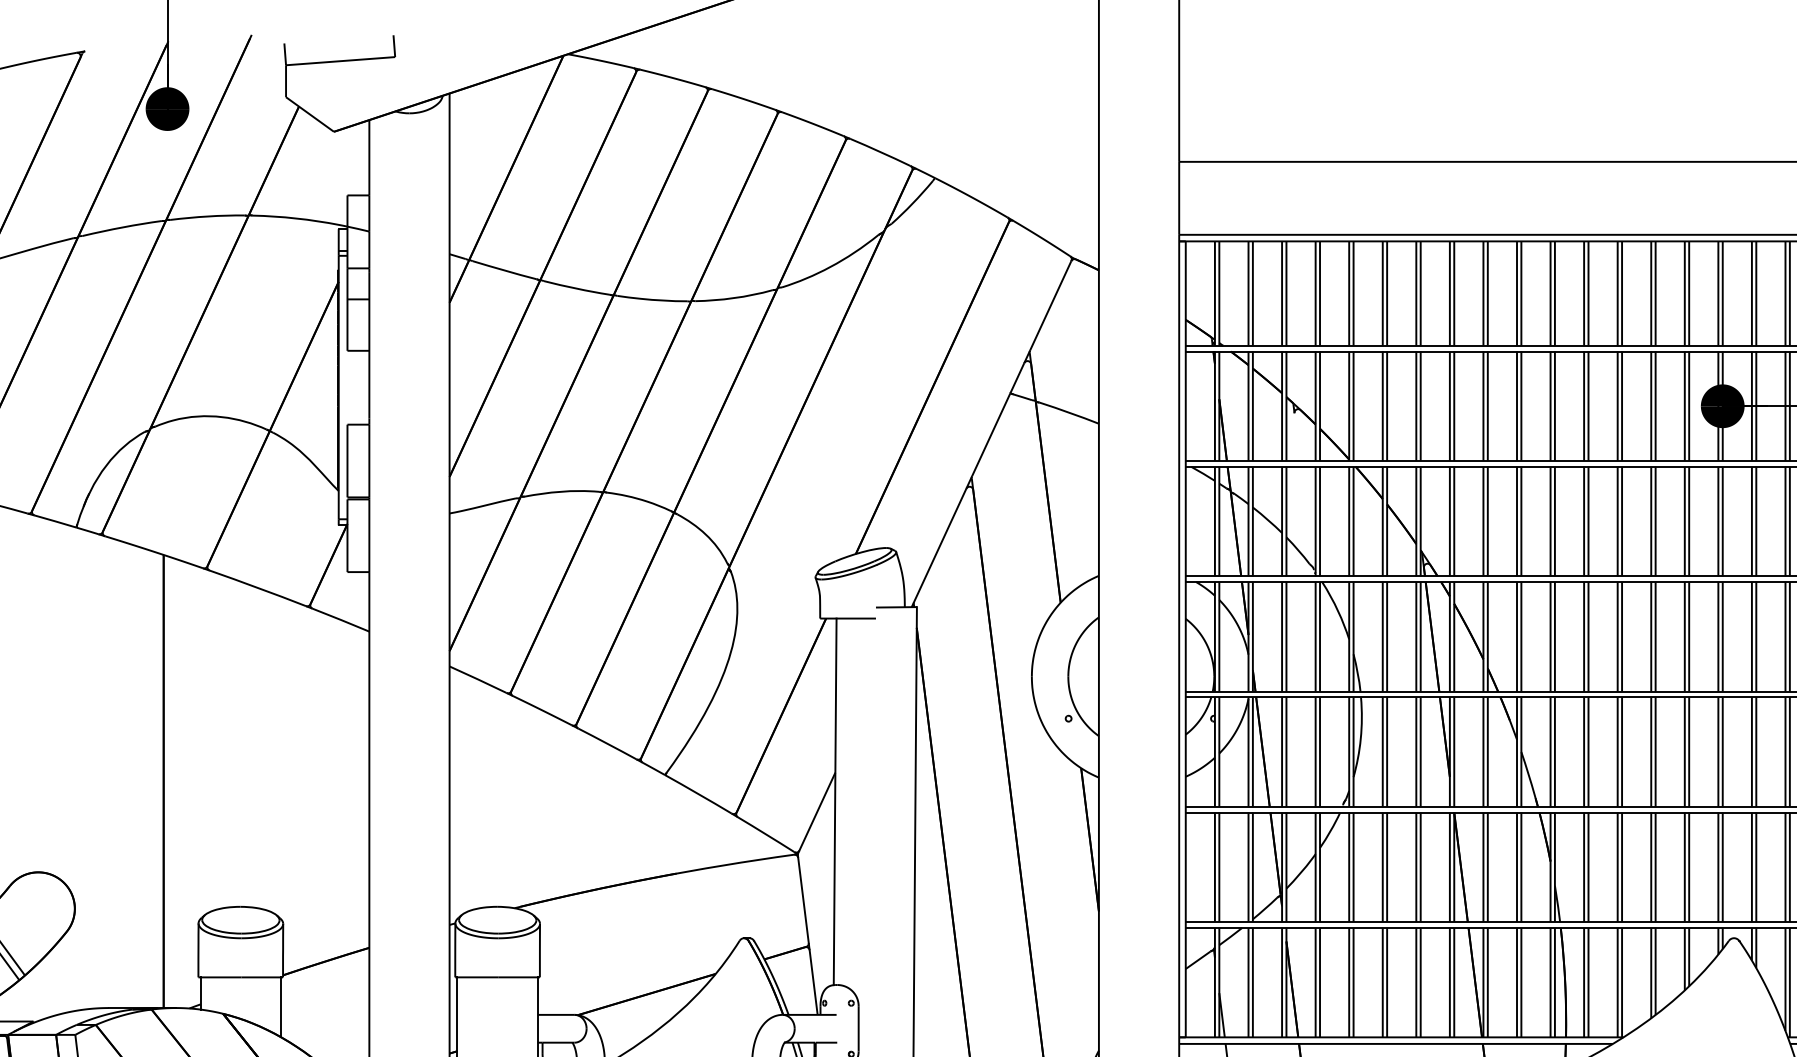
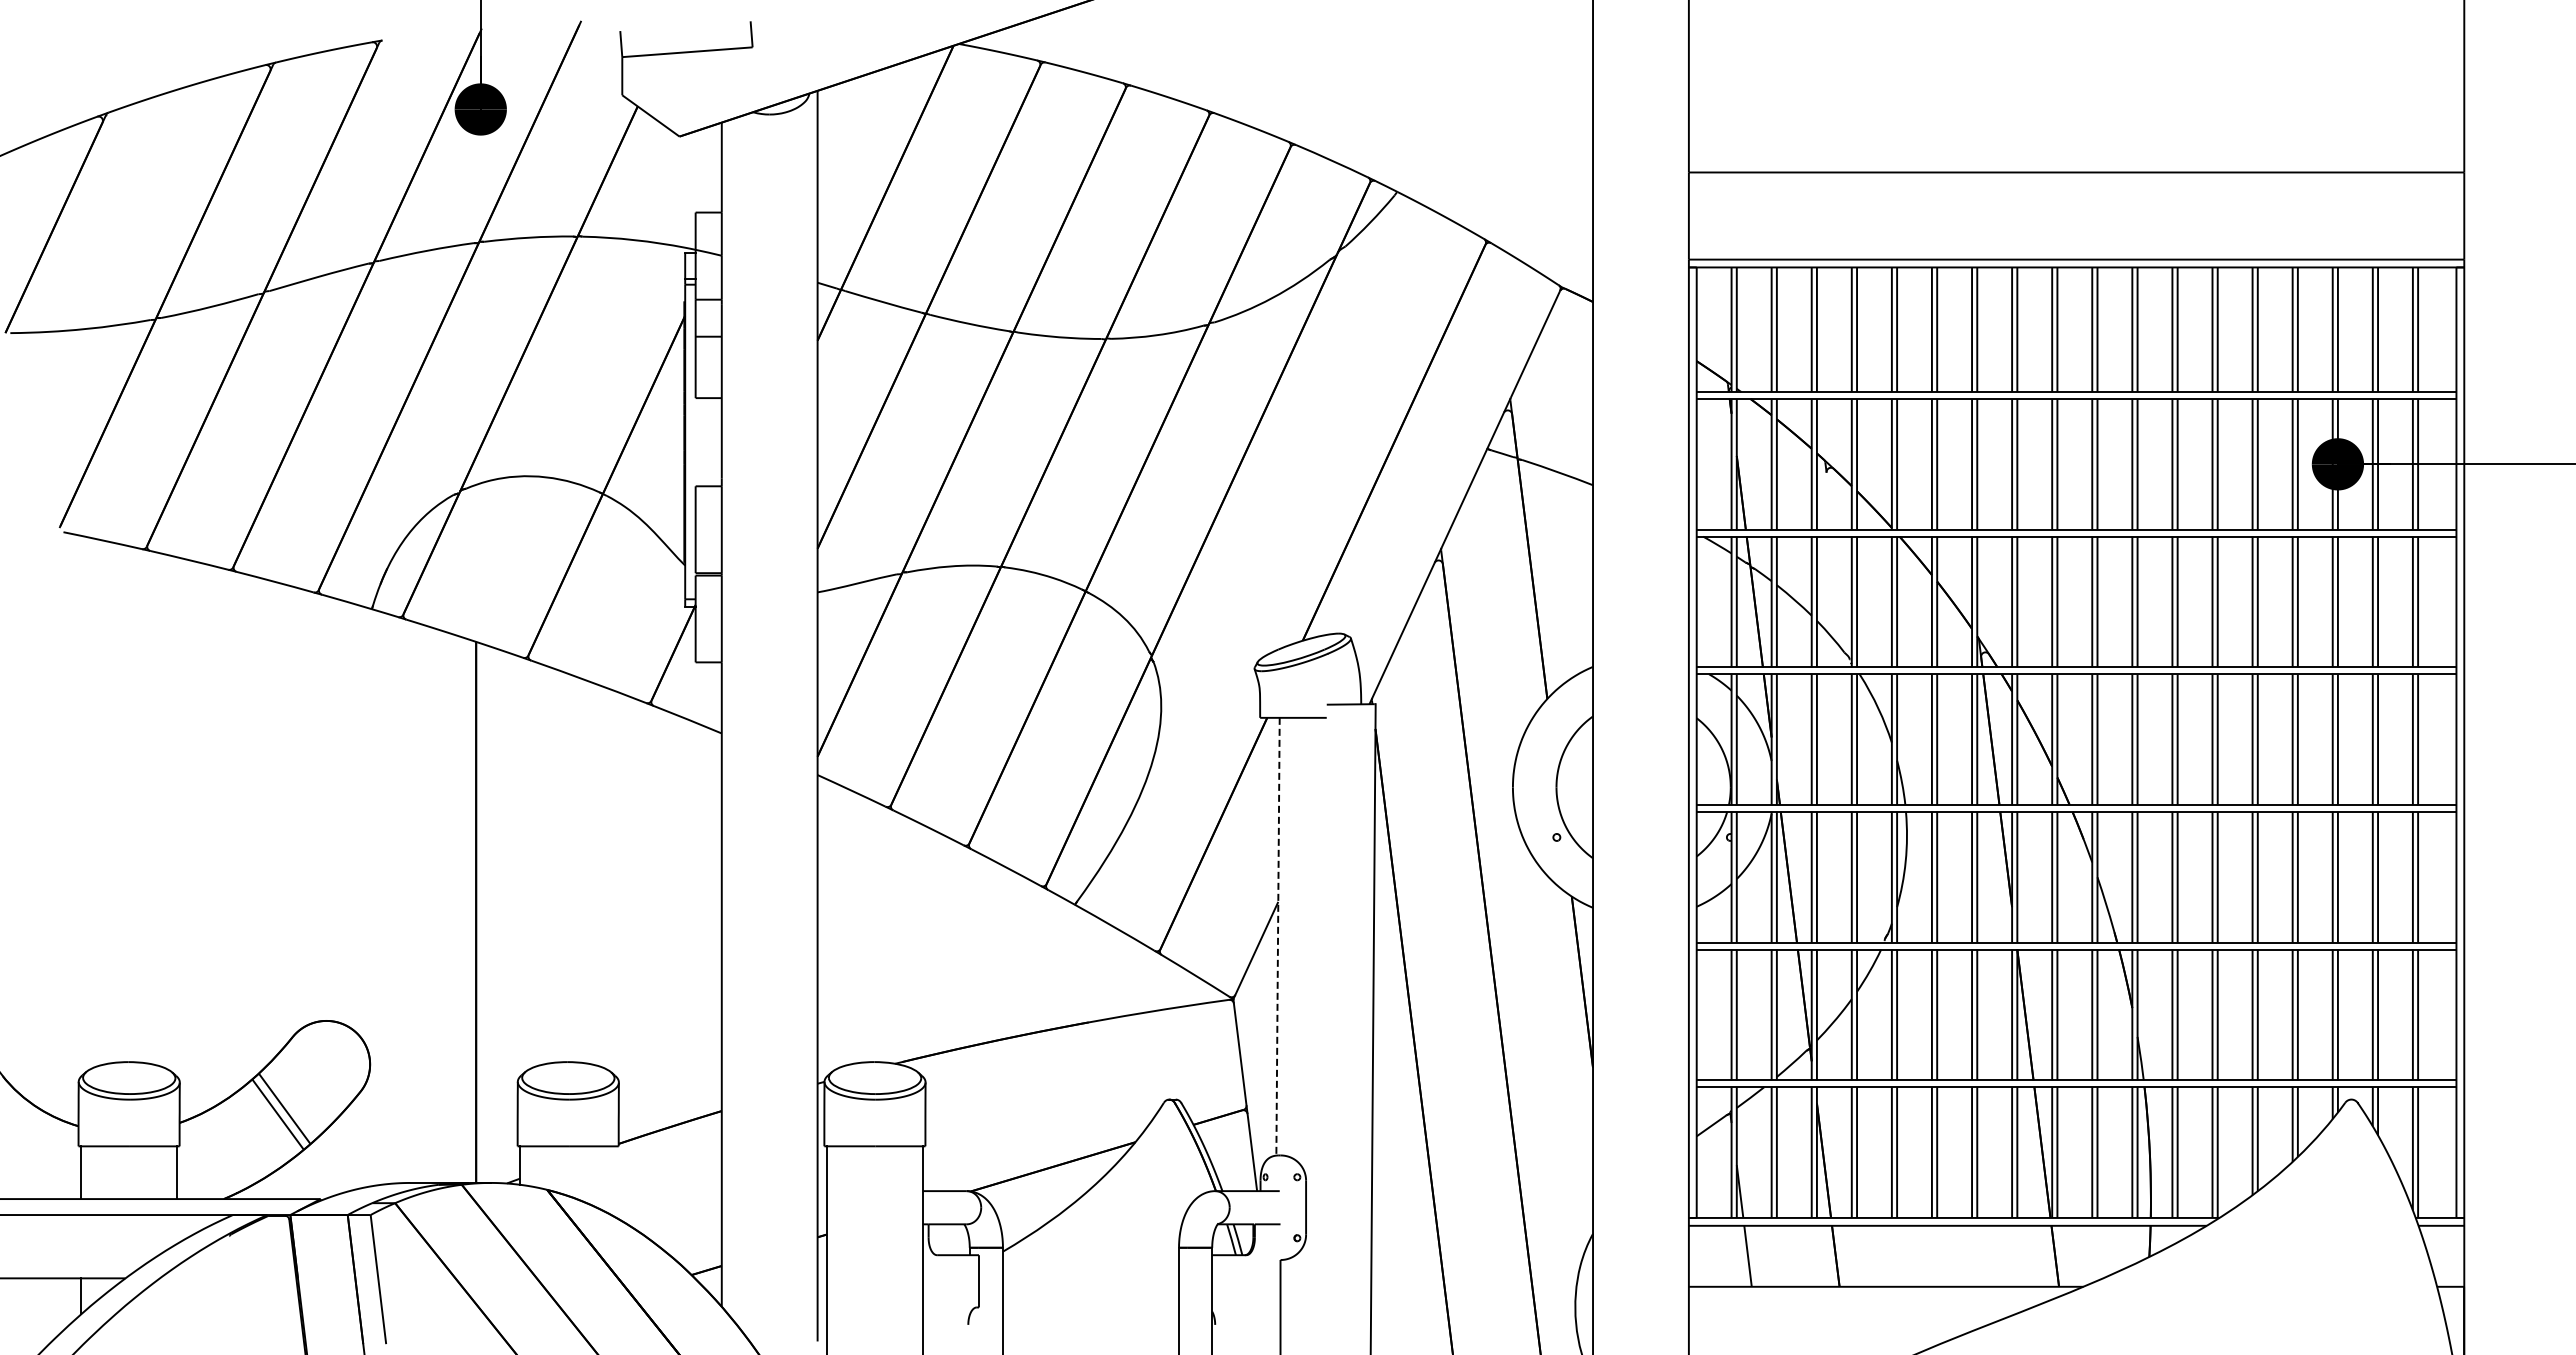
line: (835, 801) -> (1278, 936), solid -> dashed
line: (281, 1006) -> (616, 1181), removed

